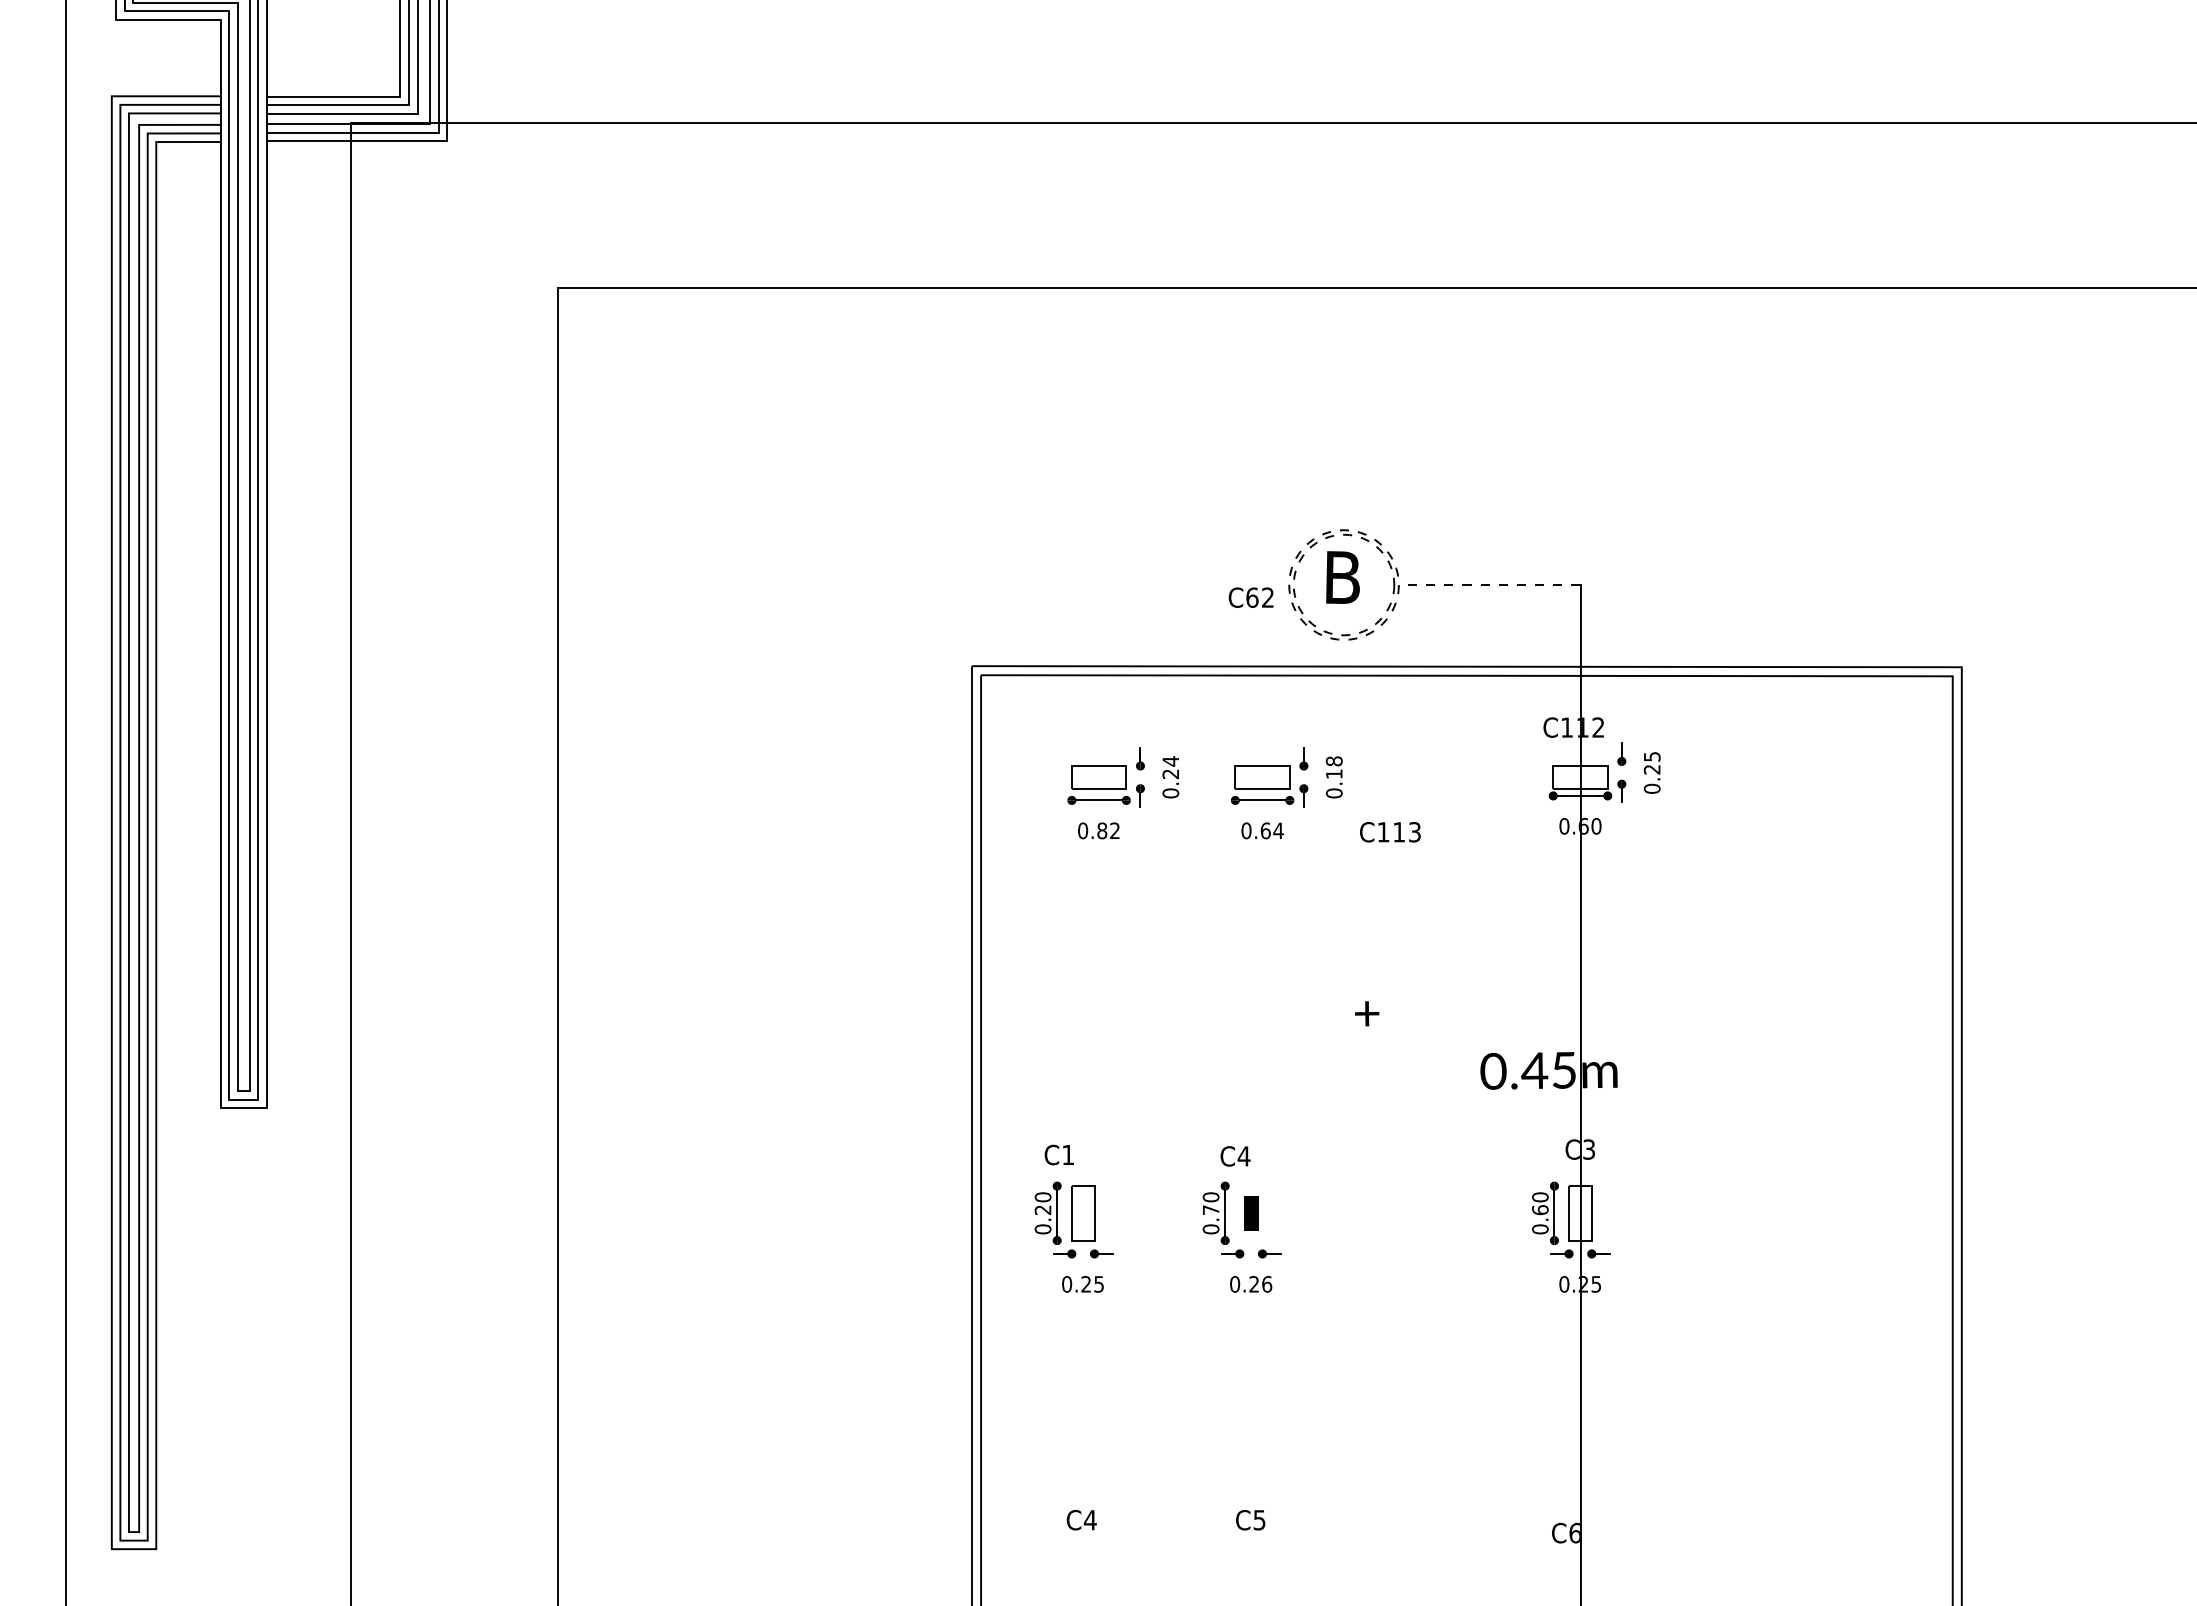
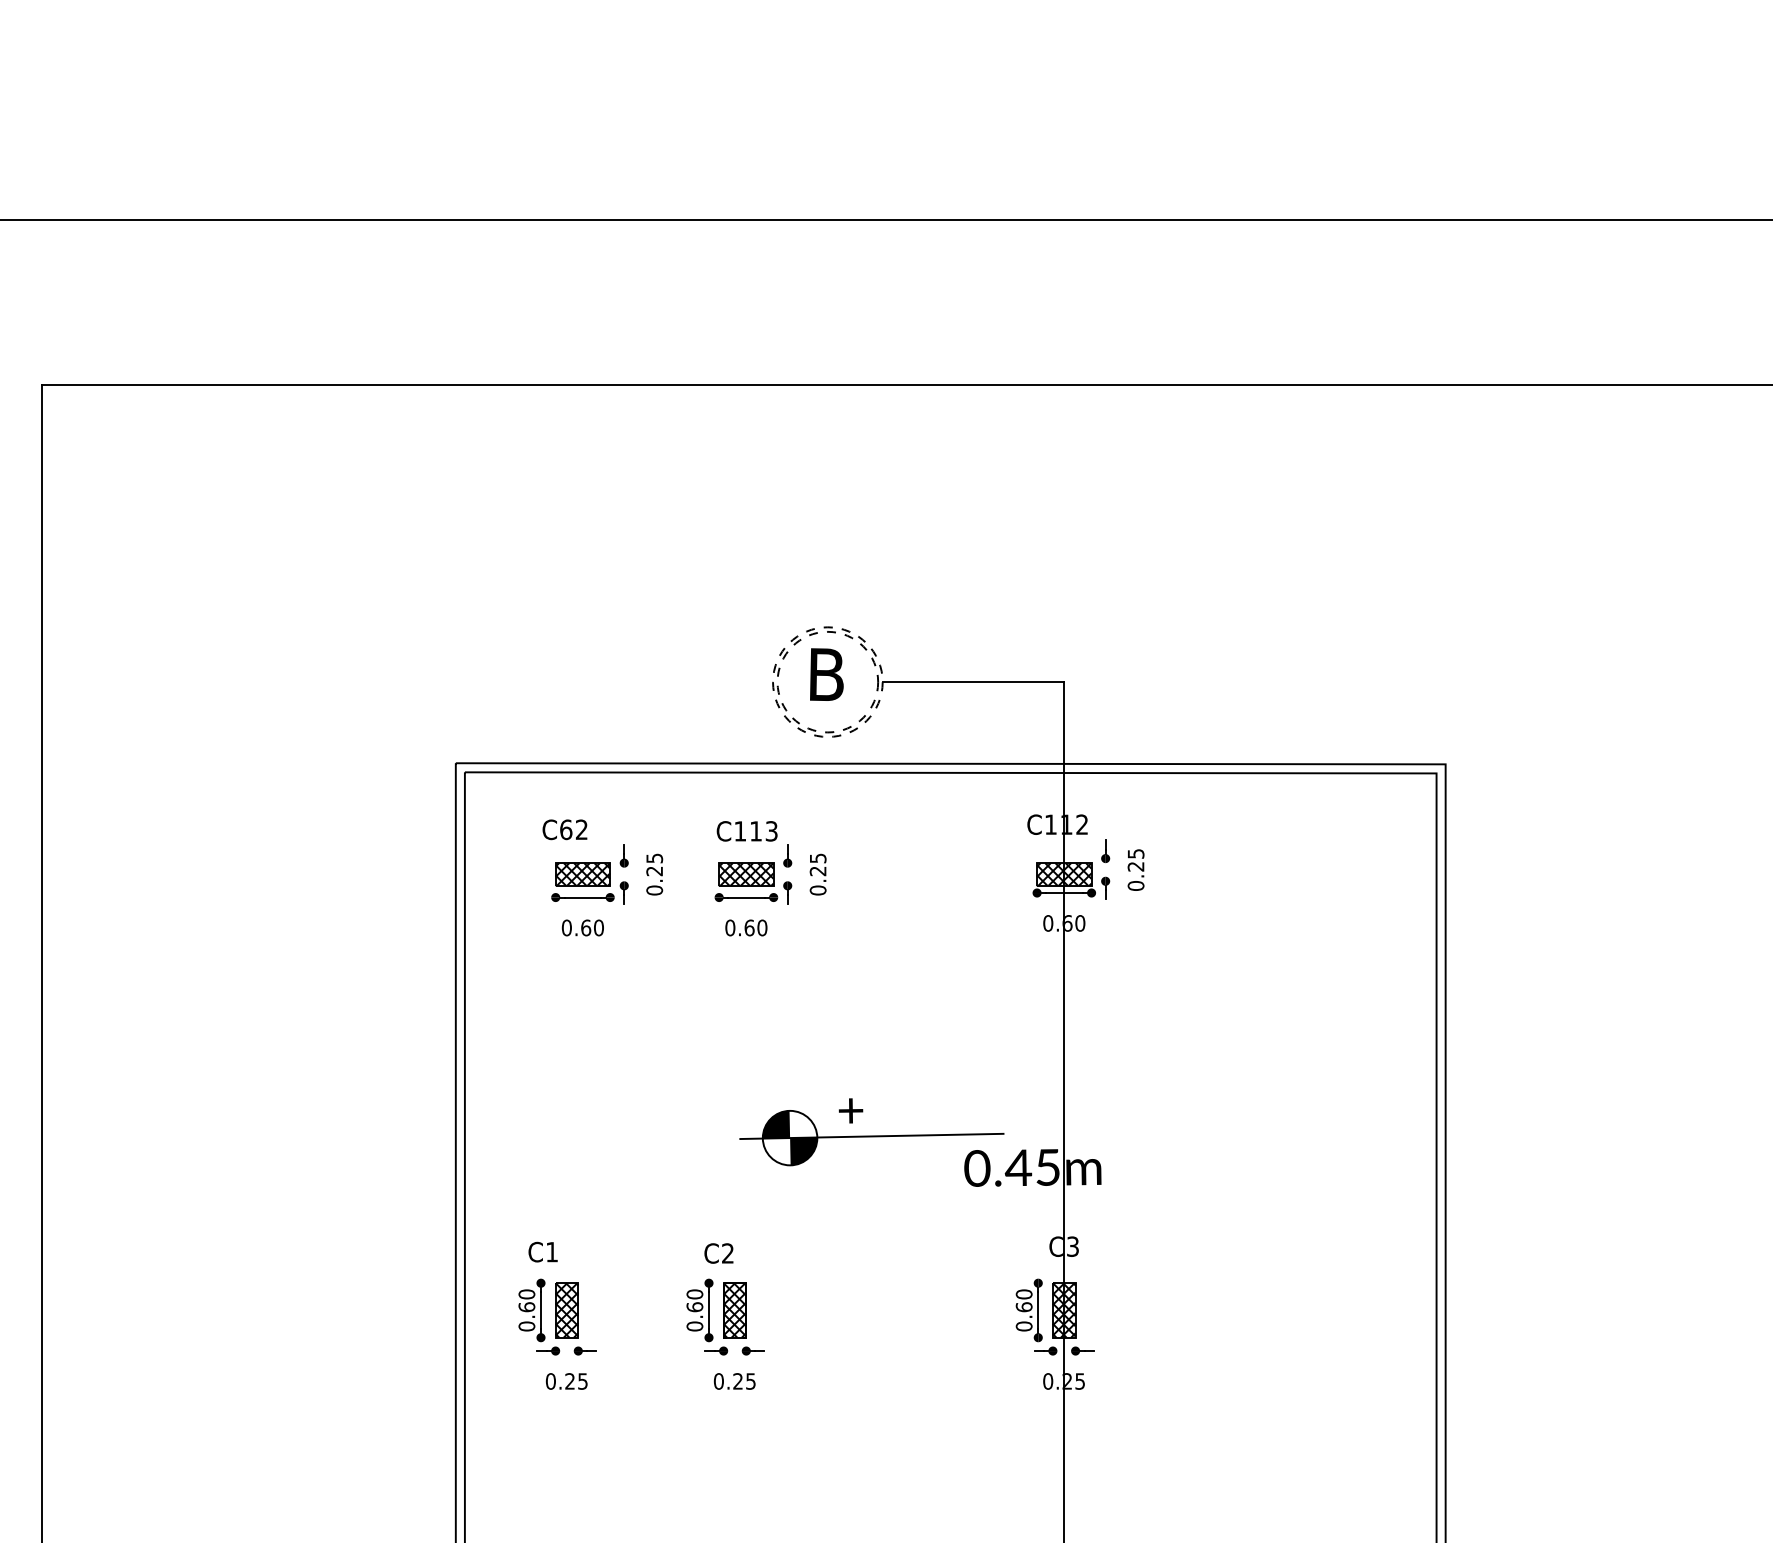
line: (1489, 585) -> (973, 682), dashed -> solid
text: (1250, 597) -> (564, 829), moved
text: (1170, 761) -> (654, 858), 0.24 -> 0.25
text: (1333, 767) -> (817, 864), 0.18 -> 0.25
hatch: (1098, 777) -> (582, 874), added
hatch: (1262, 777) -> (746, 874), added
hatch: (1580, 777) -> (1064, 874), added
text: (1108, 830) -> (592, 927), 0.82 -> 0.60
text: (1278, 830) -> (762, 927), 0.64 -> 0.60
text: (1390, 832) -> (747, 831), moved
part: (1387, 1040) -> (871, 1137), added
text: (1243, 1156) -> (727, 1253), C4 -> C2
text: (1042, 1210) -> (526, 1307), 0.20 -> 0.60
text: (1210, 1210) -> (694, 1307), 0.70 -> 0.60
hatch: (1082, 1213) -> (566, 1310), added
part: (1251, 1213) -> (735, 1310), size x1.67
hatch: (1580, 1213) -> (1064, 1310), added
text: (1267, 1284) -> (751, 1381), 0.26 -> 0.25

